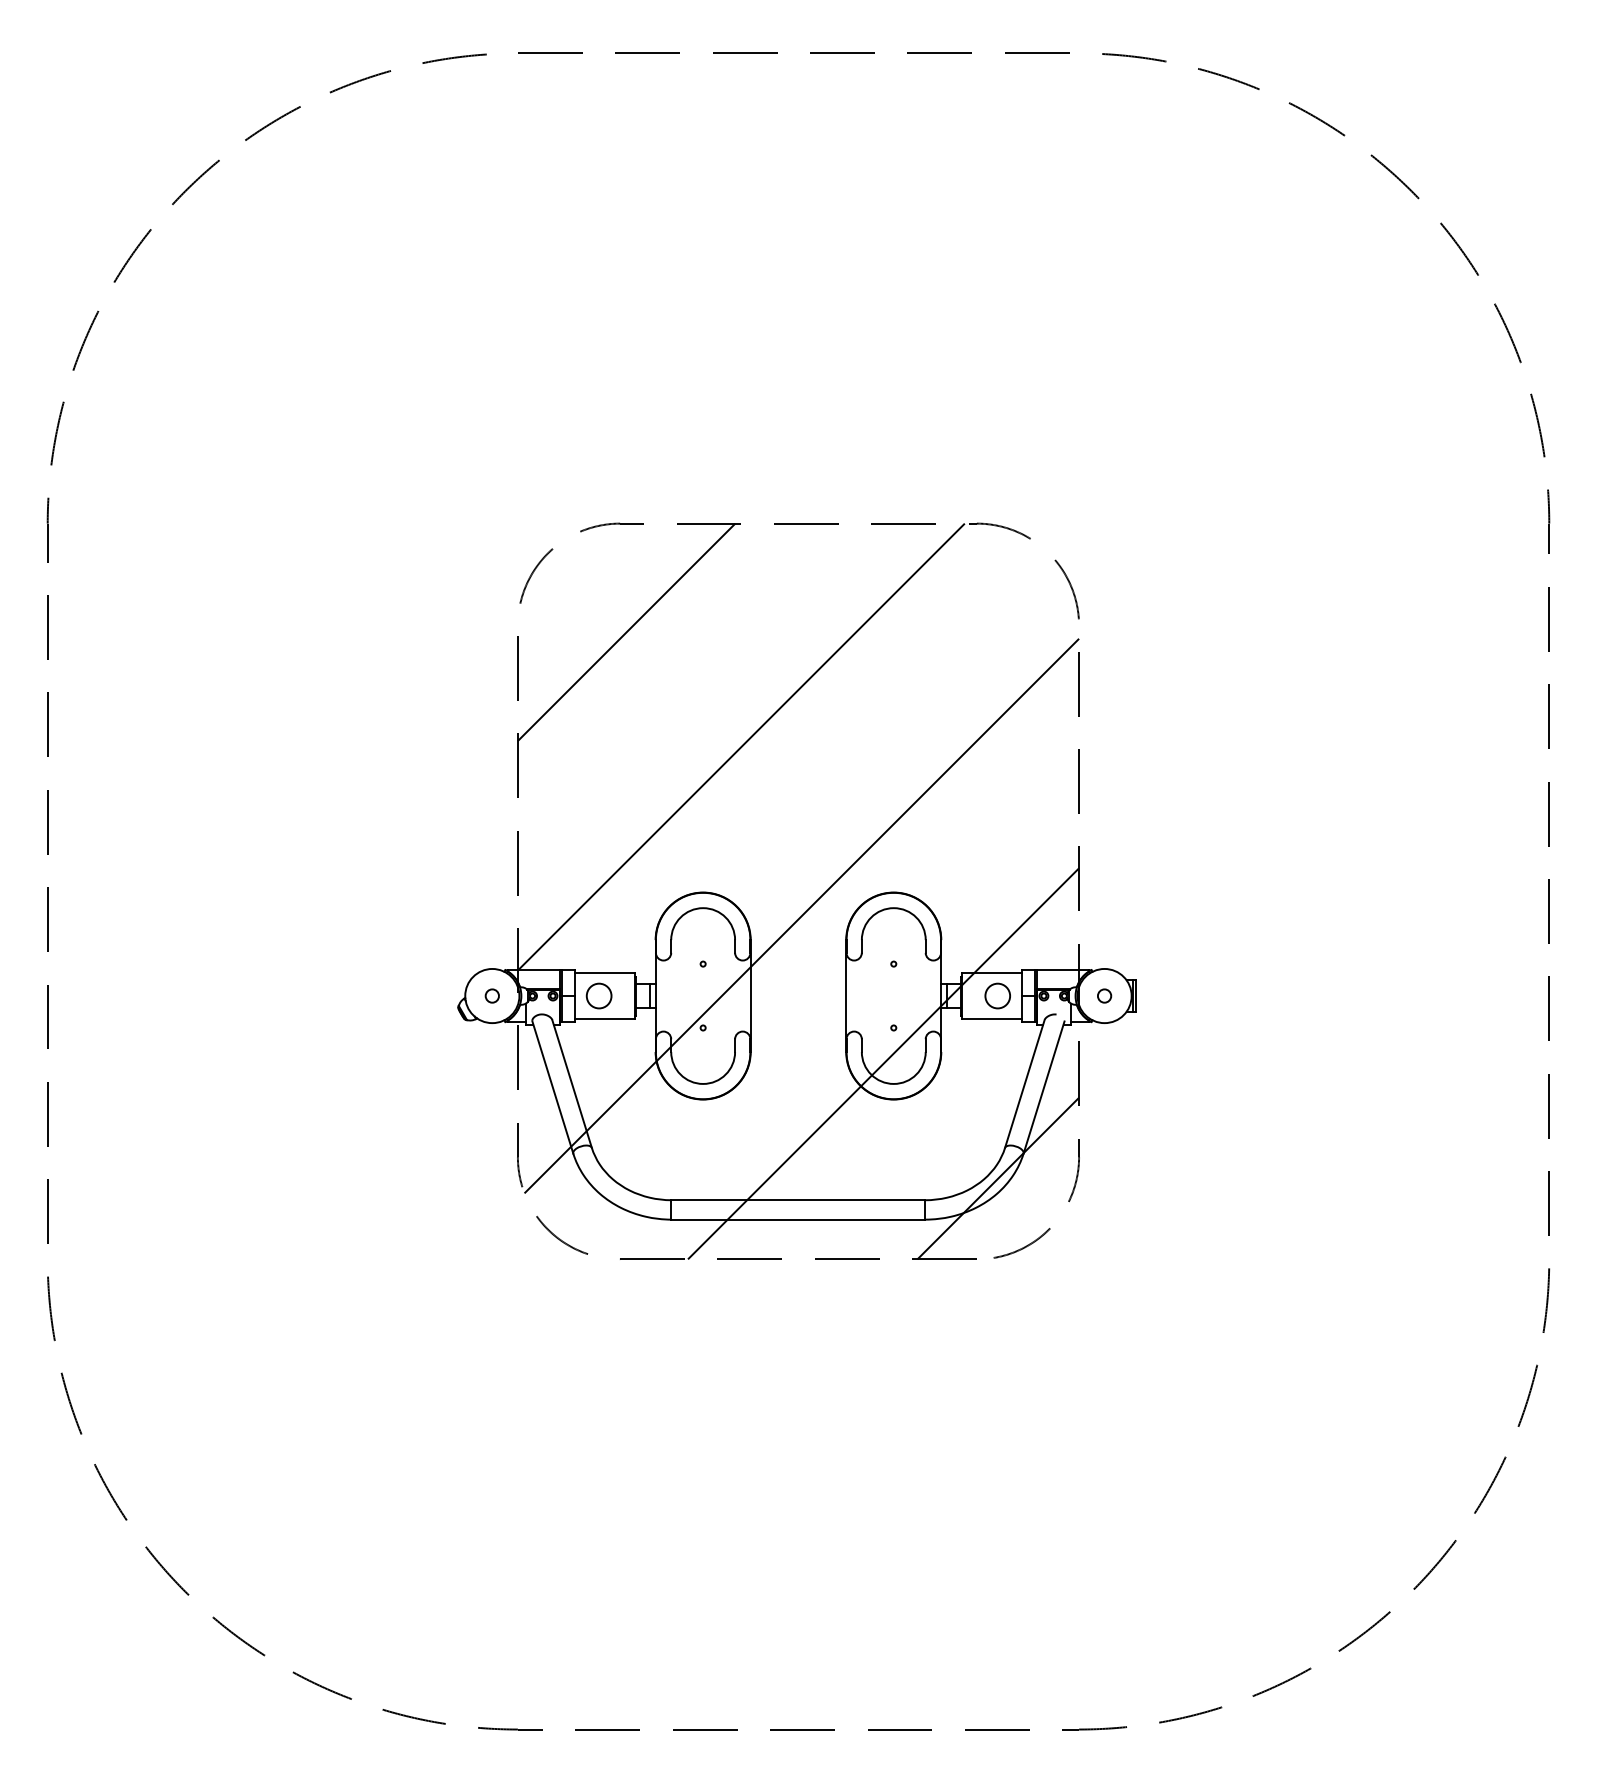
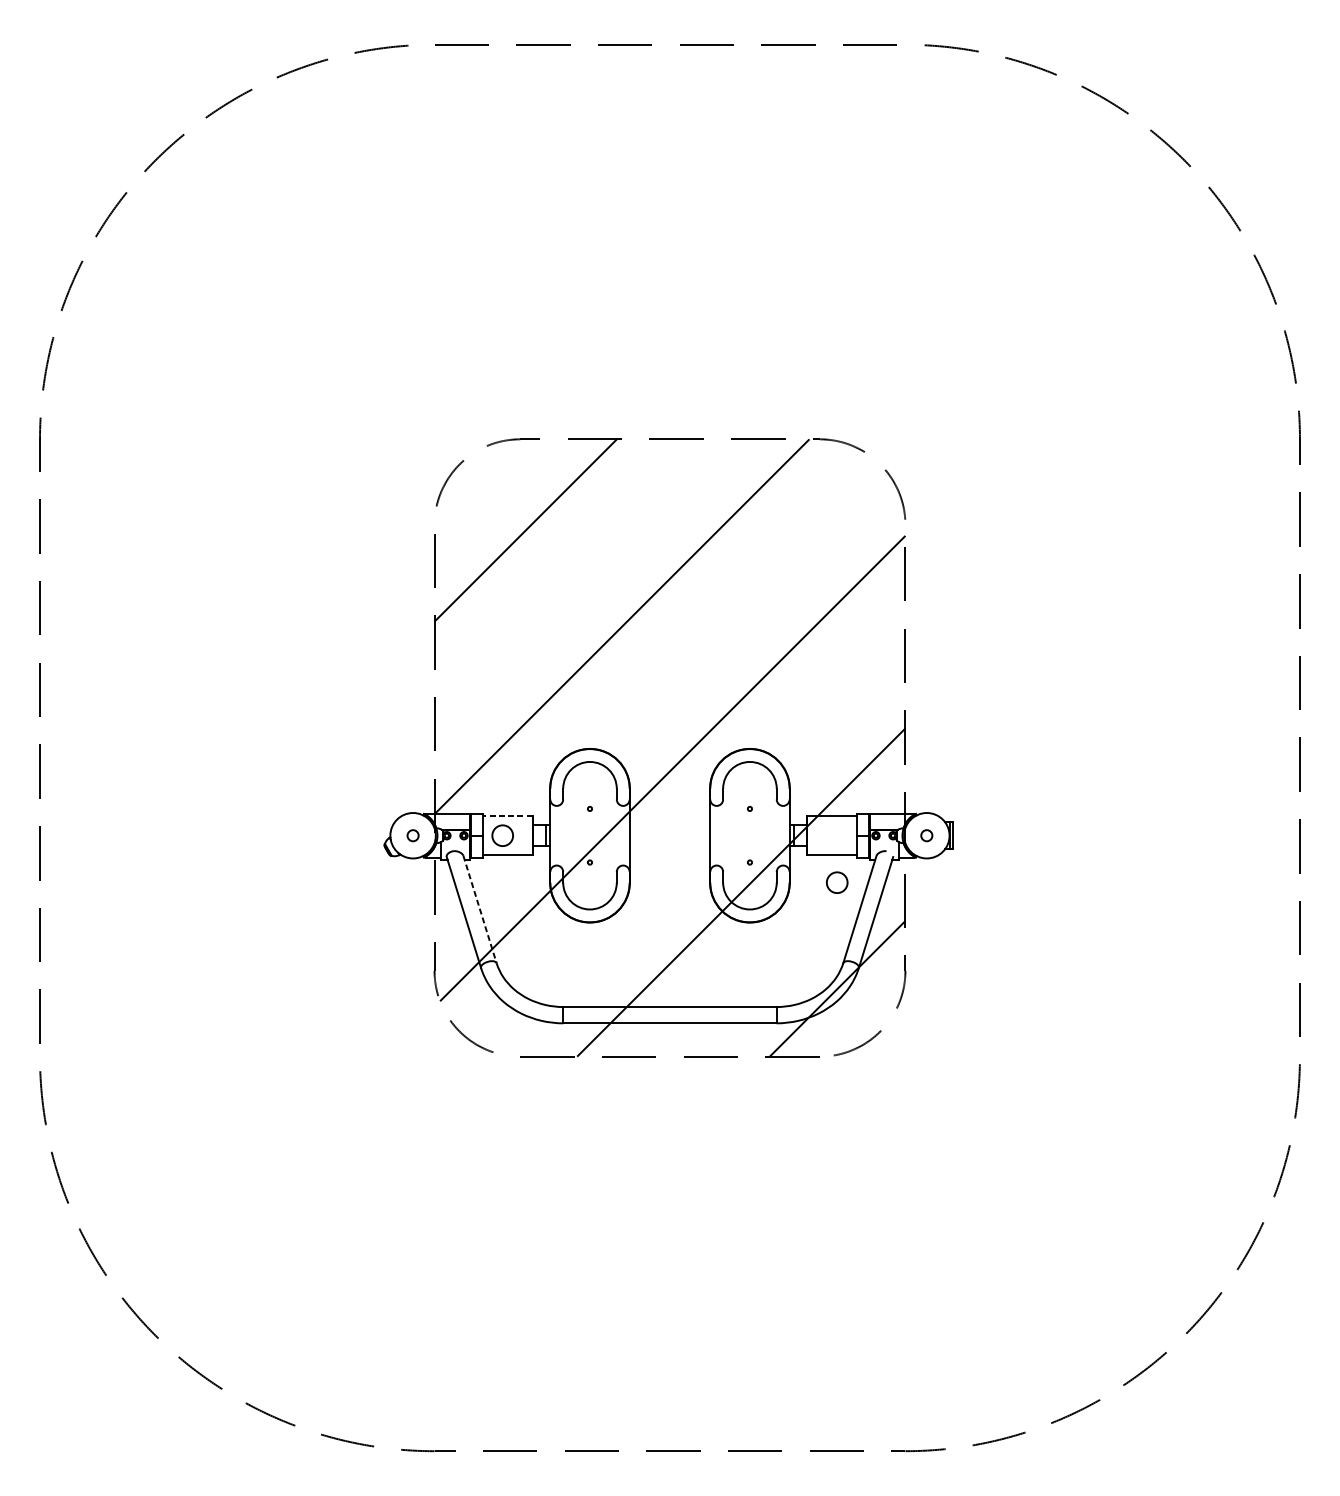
line: (605, 973) -> (508, 816), solid -> dashed
circle: (997, 995) -> (836, 882), moved
line: (572, 1084) -> (480, 909), solid -> dashed

